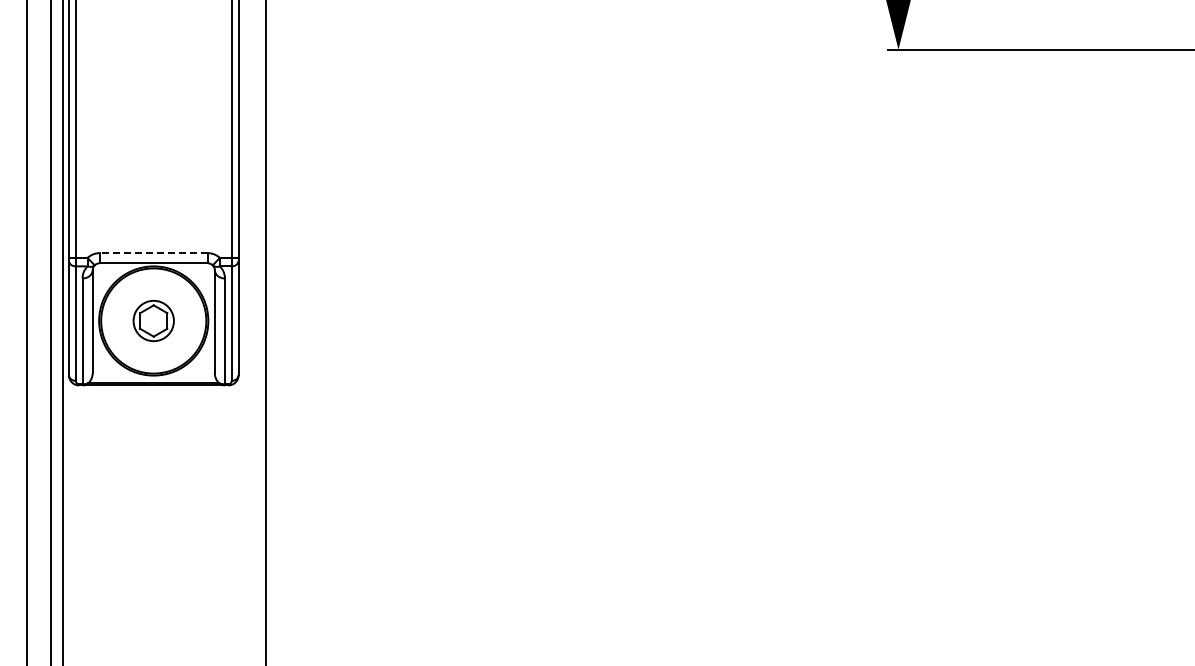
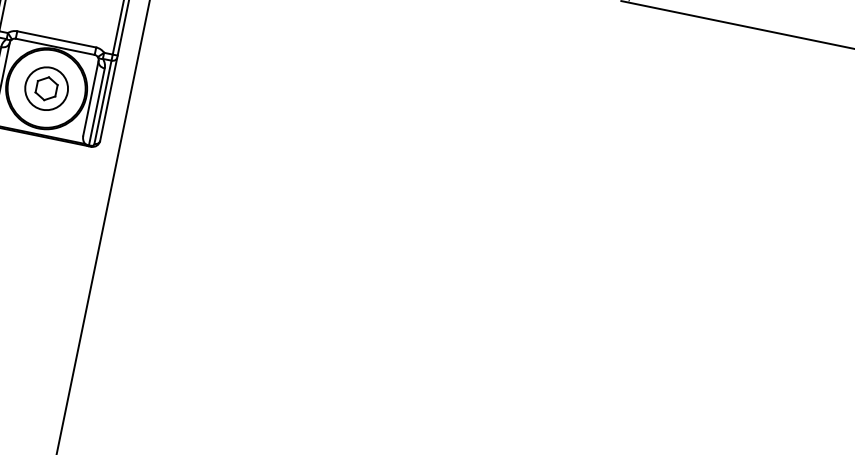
line: (153, 253) -> (56, 39), dashed -> solid
circle: (153, 320) -> (46, 88), size x1.43

